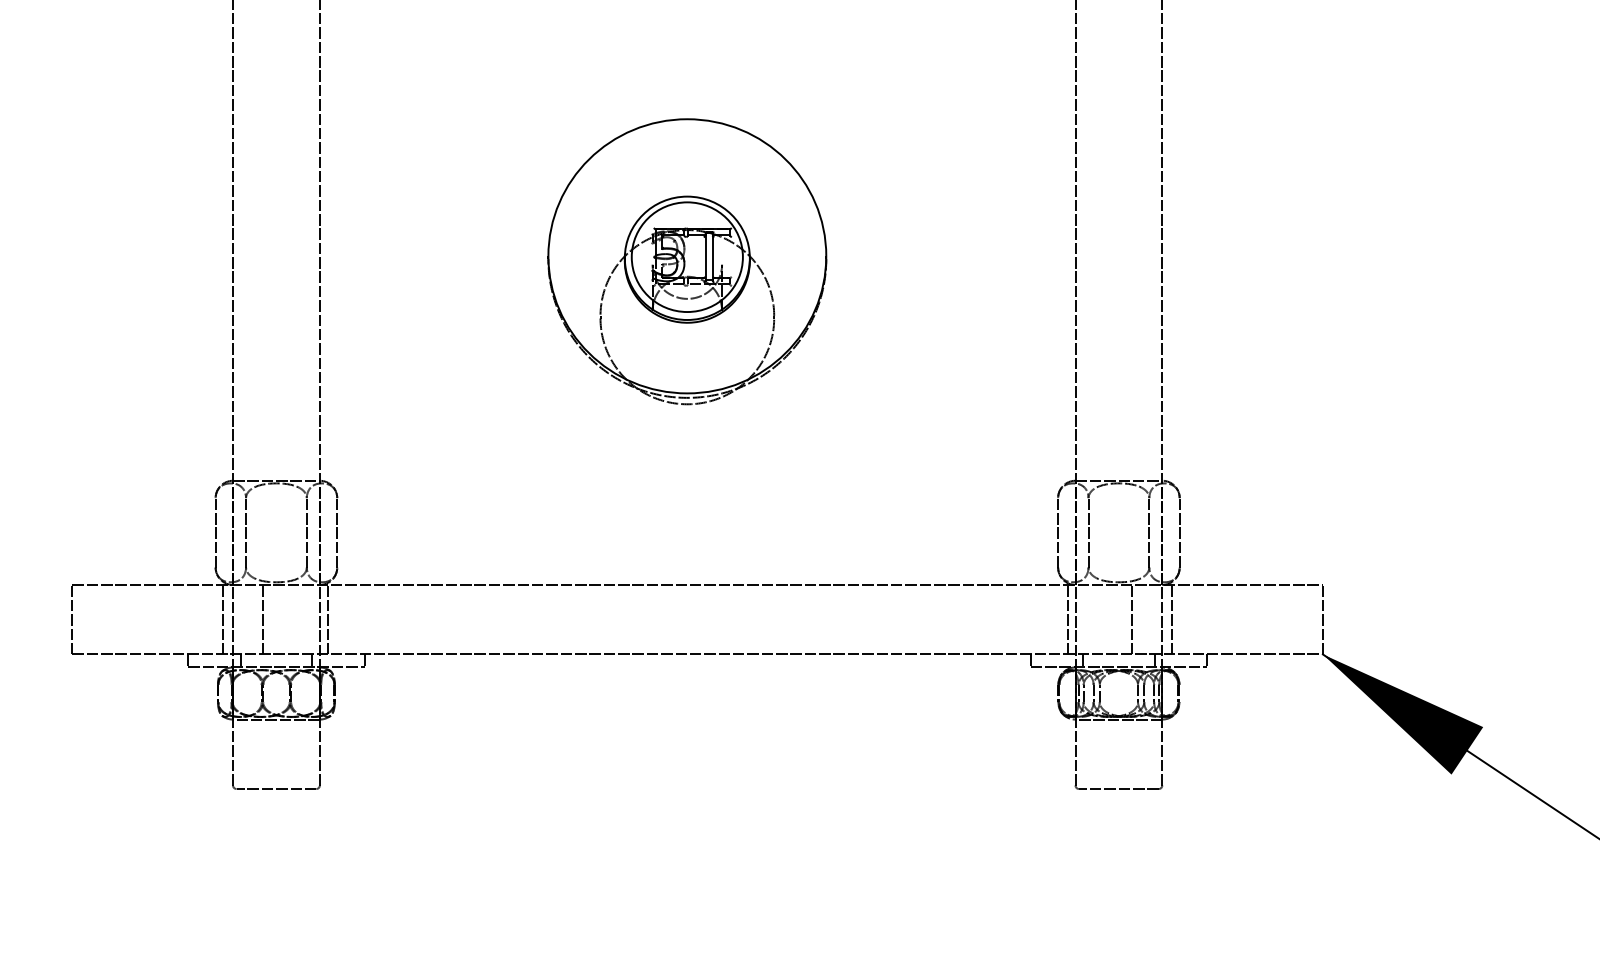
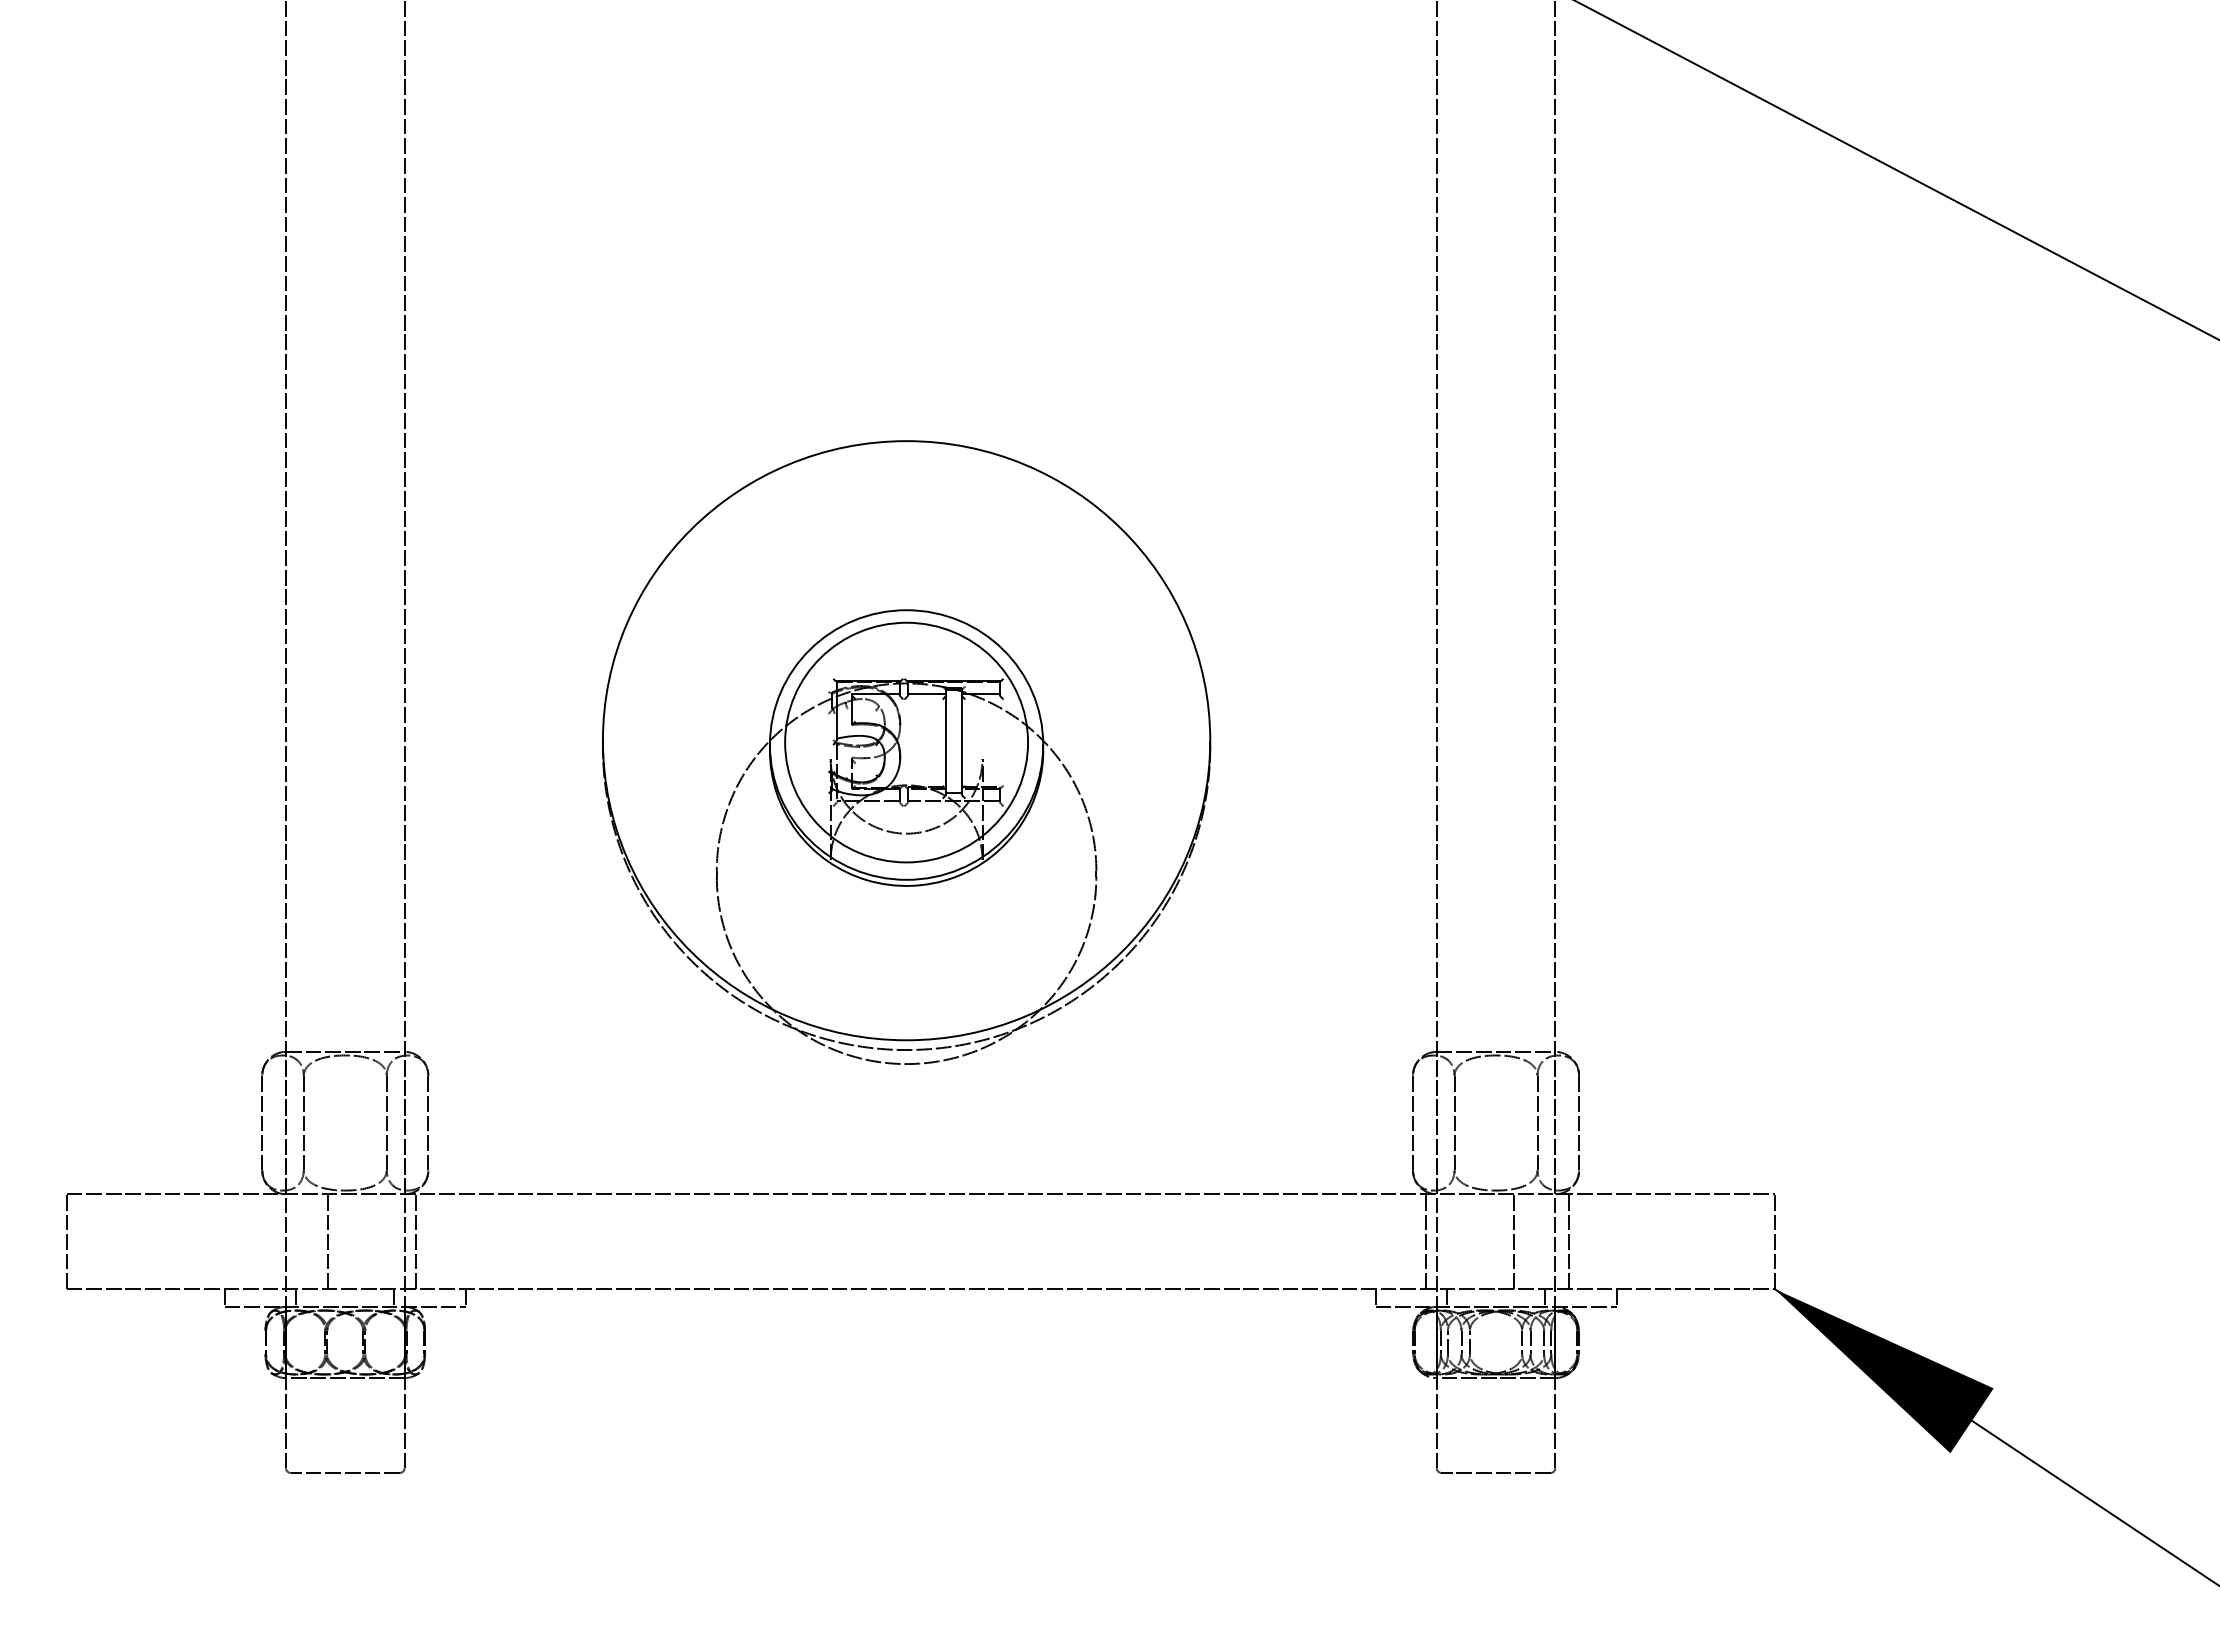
part: (687, 261) -> (906, 752), size x1.6
line: (223, 619) -> (272, 1241), removed

